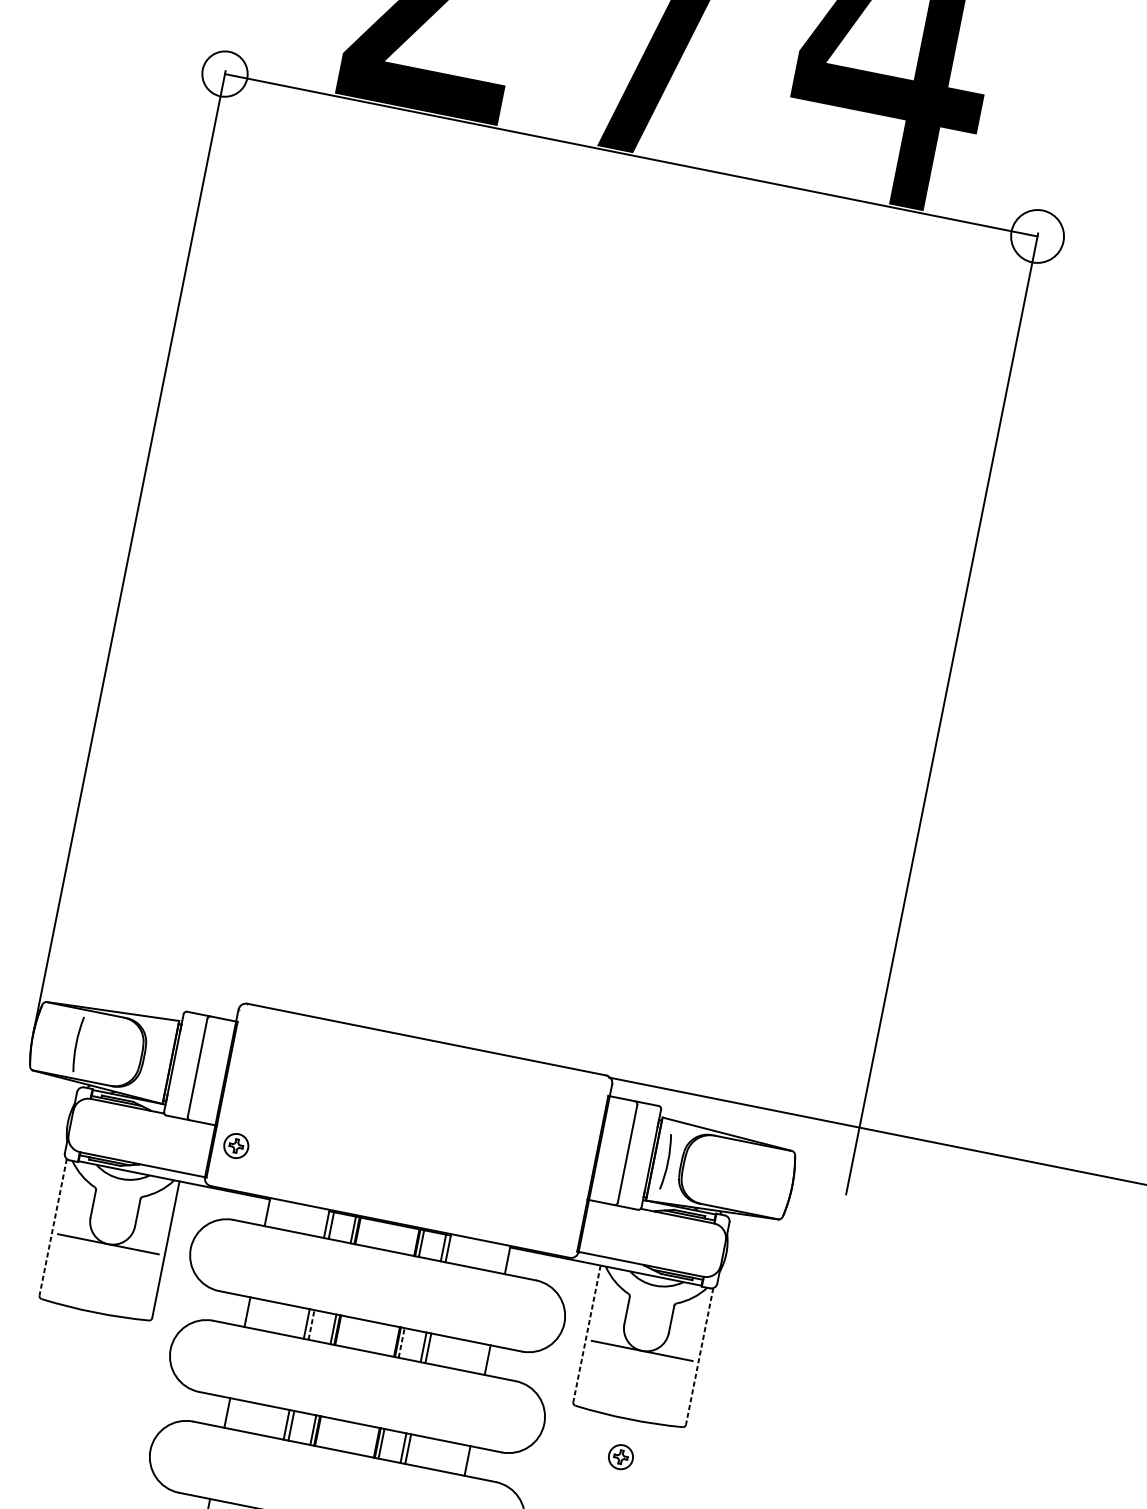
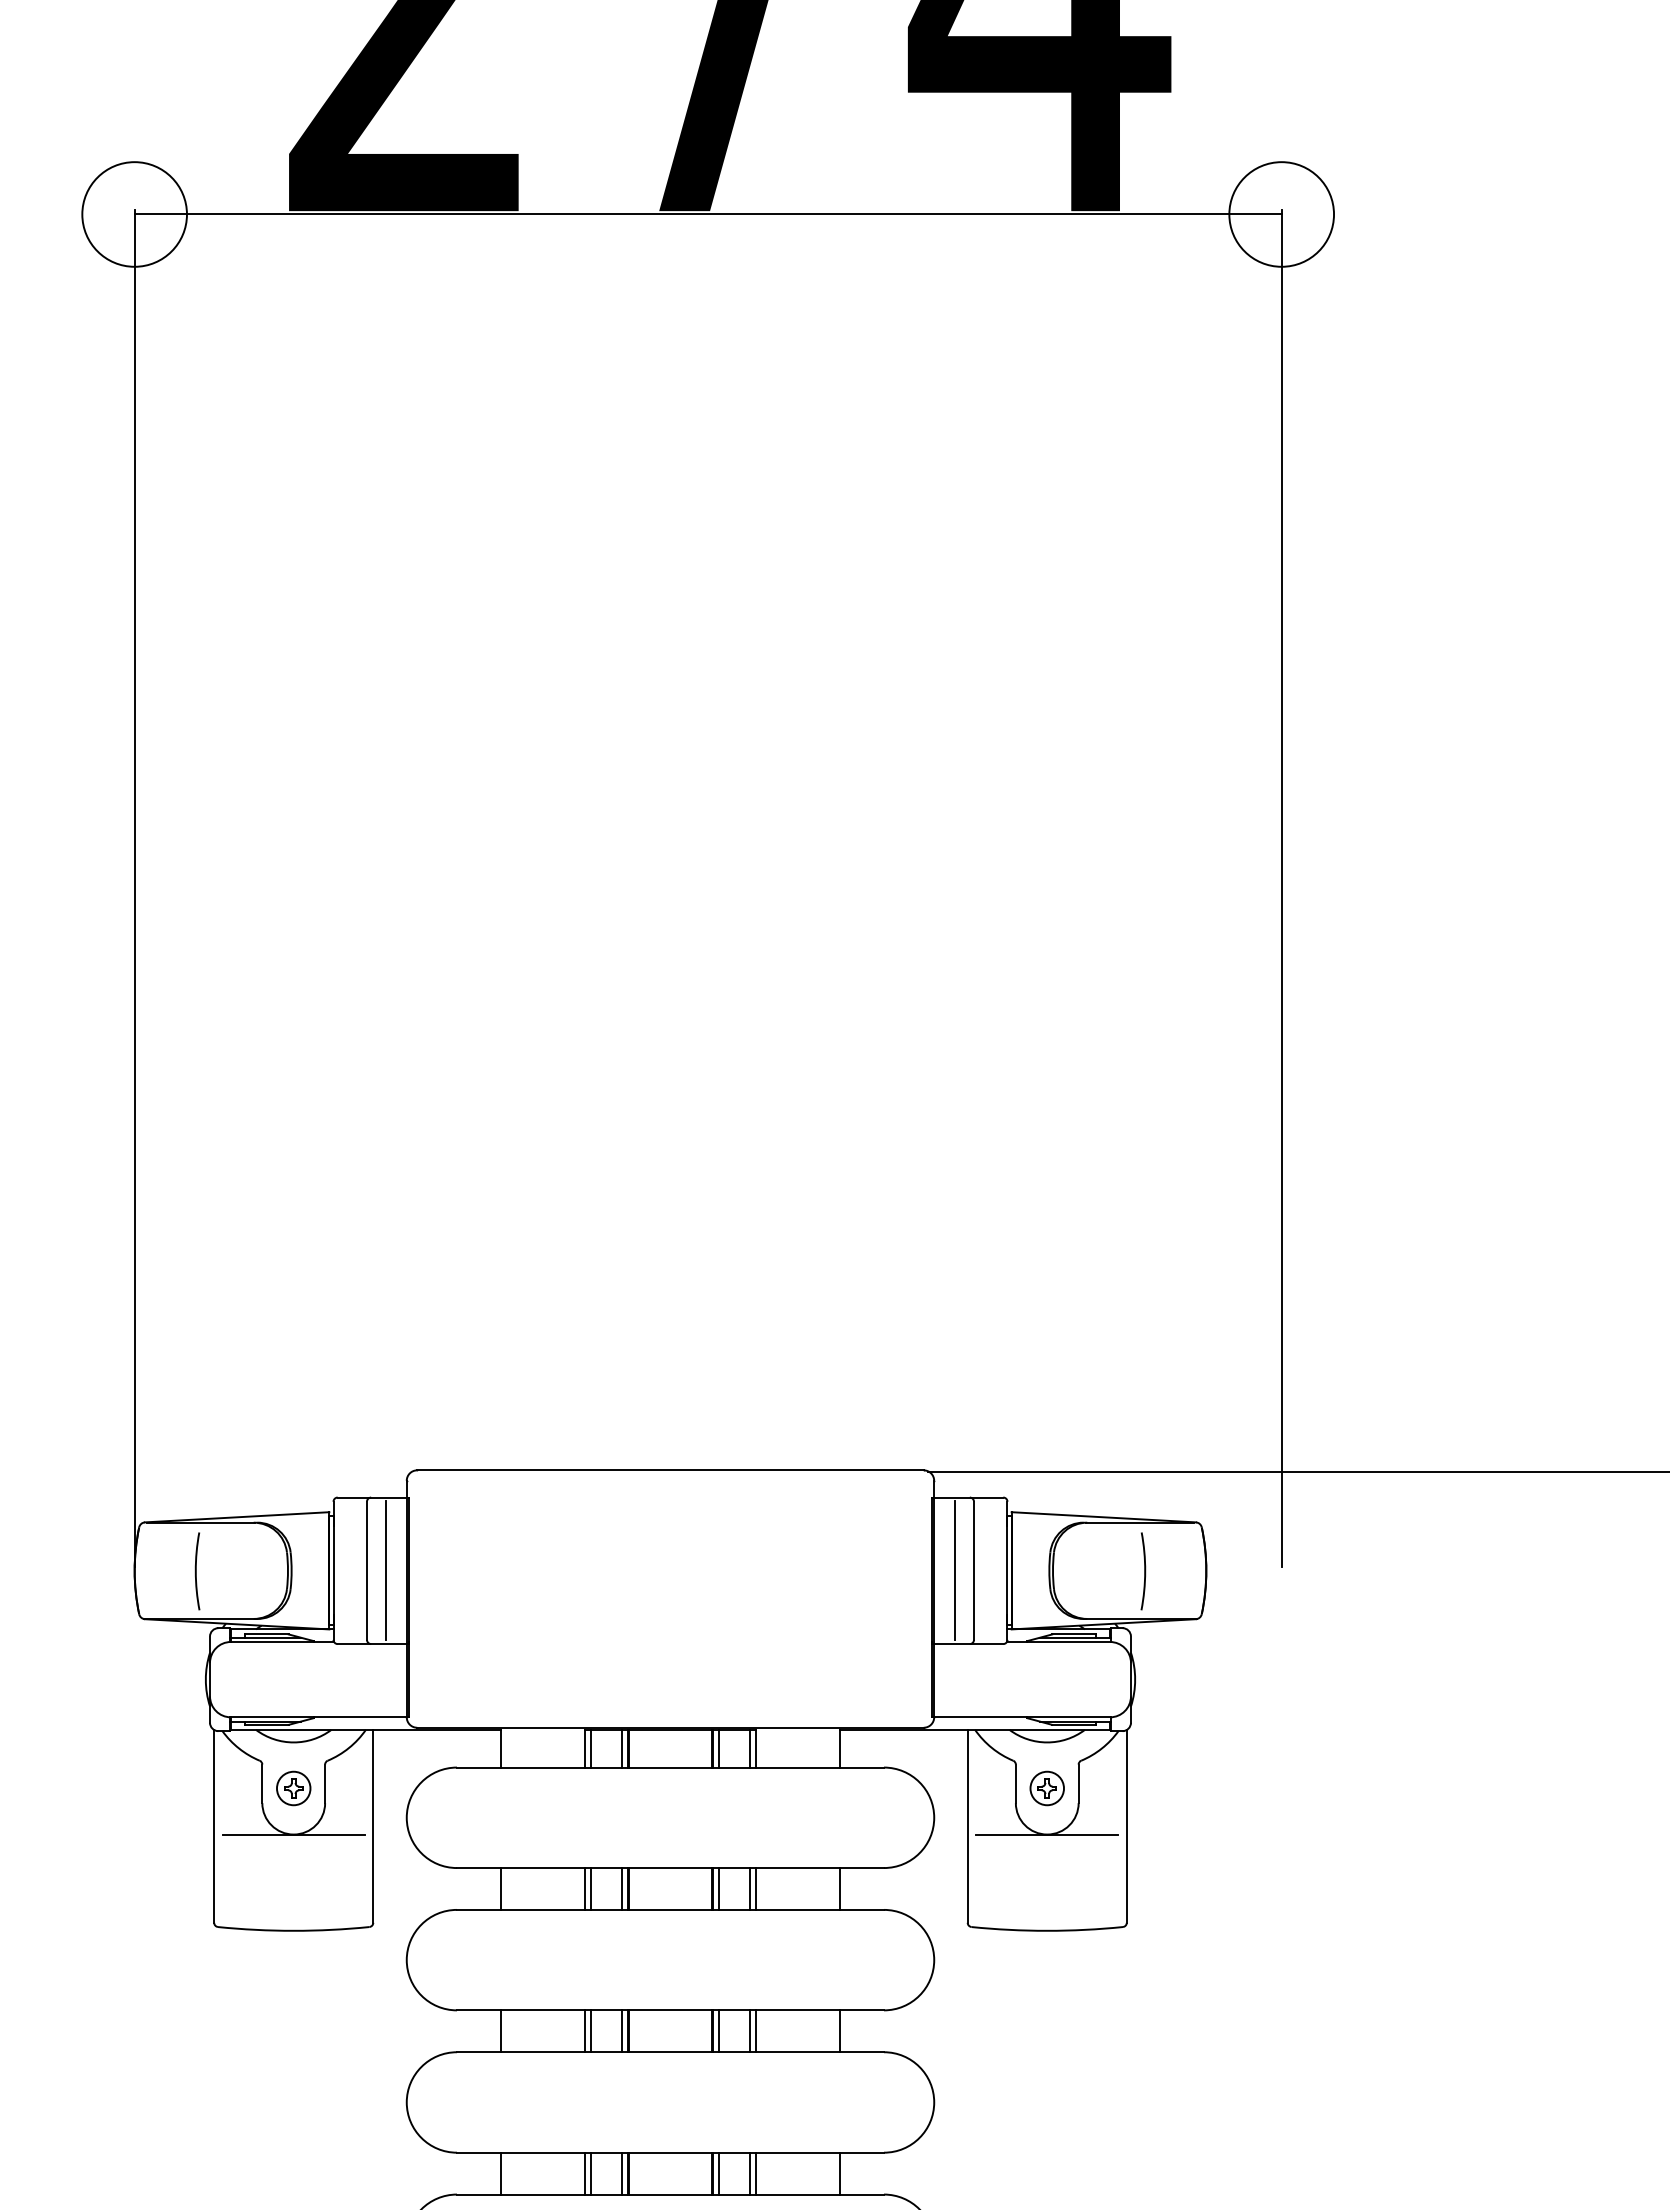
circle: (224, 74) -> (134, 214), size x1.67
circle: (1037, 236) -> (1281, 214), size x1.43
line: (210, 1070) -> (385, 1570), added
part: (236, 1146) -> (293, 1788), moved
line: (614, 1150) -> (955, 1570), added
arc: (667, 1162) -> (1144, 1571), moved
line: (53, 1227) -> (214, 1826), dashed -> solid
line: (311, 1324) -> (591, 1888), dashed -> solid
line: (586, 1333) -> (967, 1826), dashed -> solid
line: (401, 1342) -> (718, 1888), dashed -> solid
line: (699, 1356) -> (1126, 1826), dashed -> solid
part: (620, 1457) -> (1046, 1788), moved

